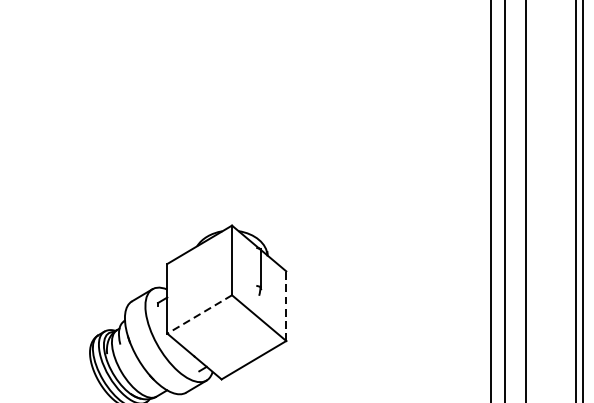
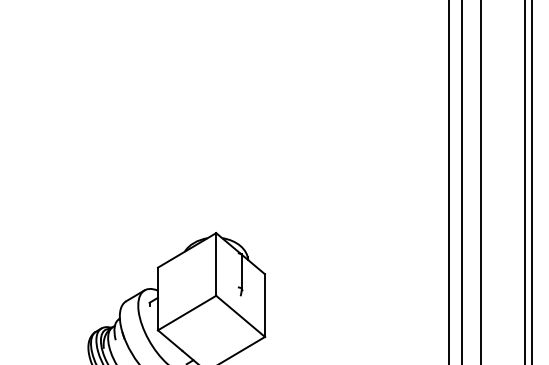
line: (286, 306) -> (265, 305), dashed -> solid
line: (200, 314) -> (187, 313), dashed -> solid

